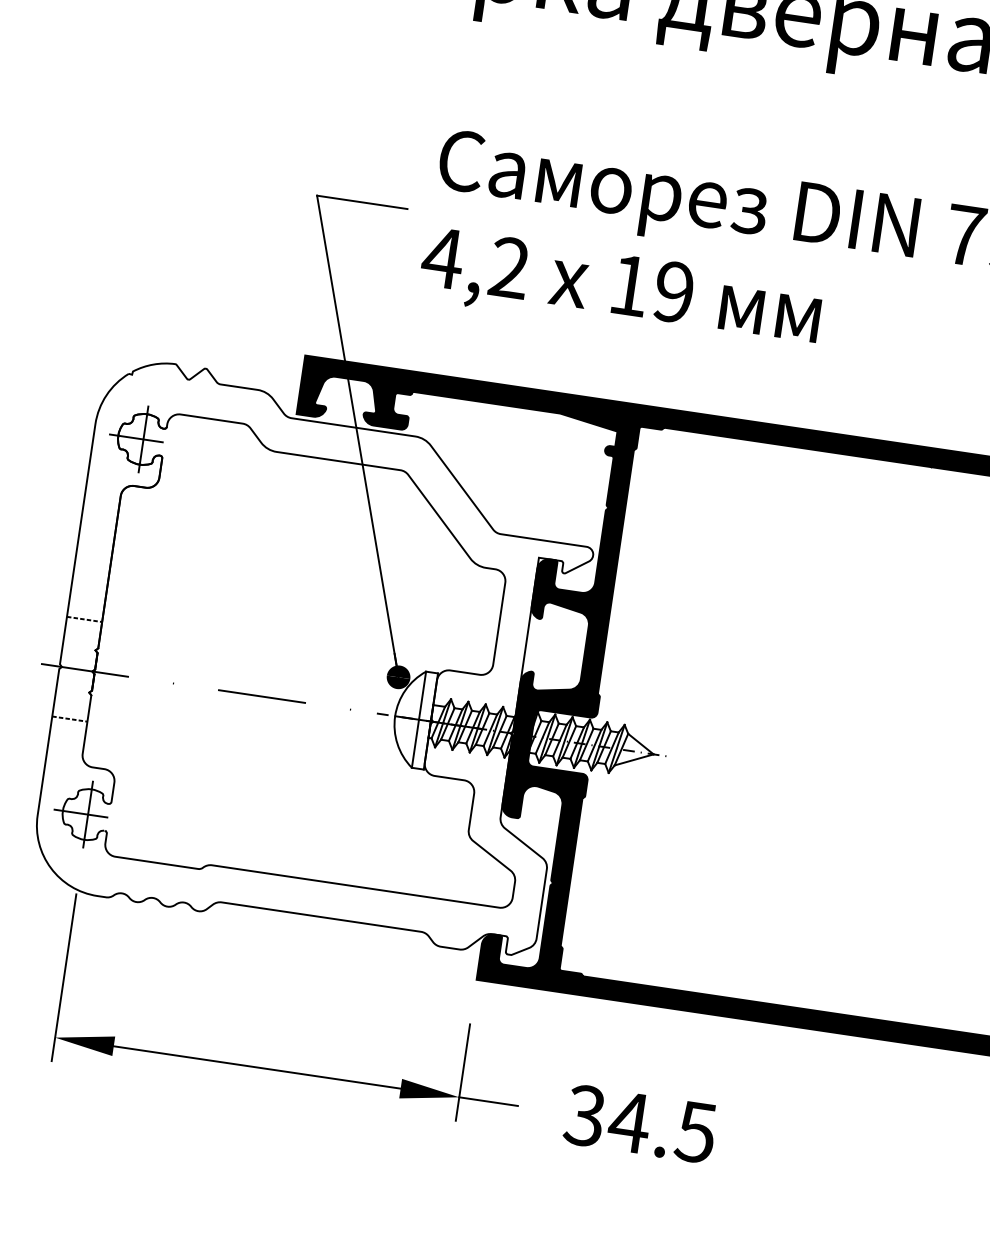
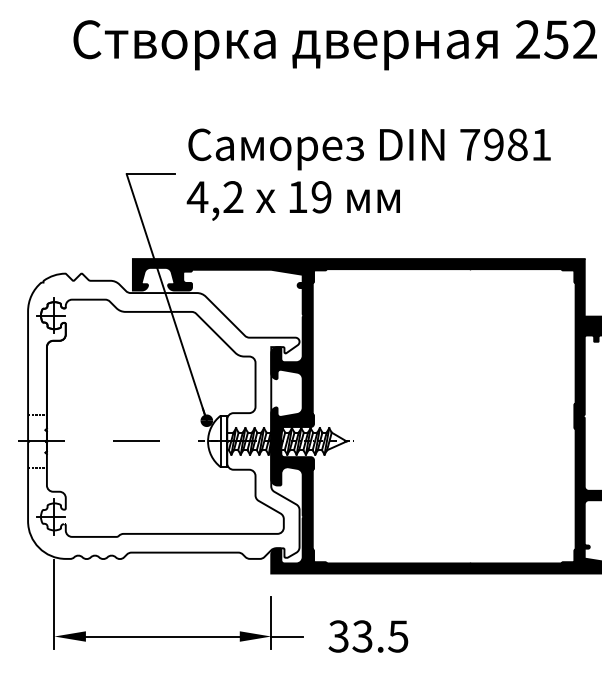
text: (629, 1122) -> (362, 636), 34.5 -> 33.5

